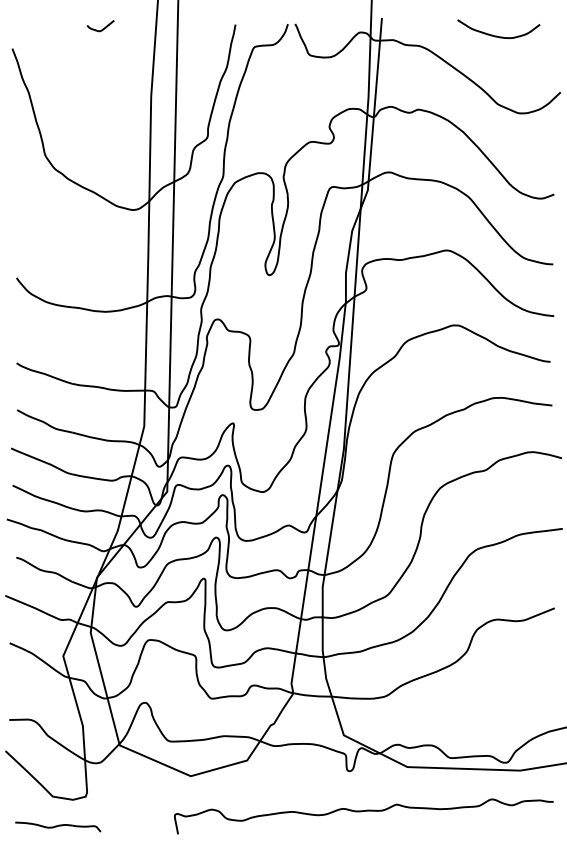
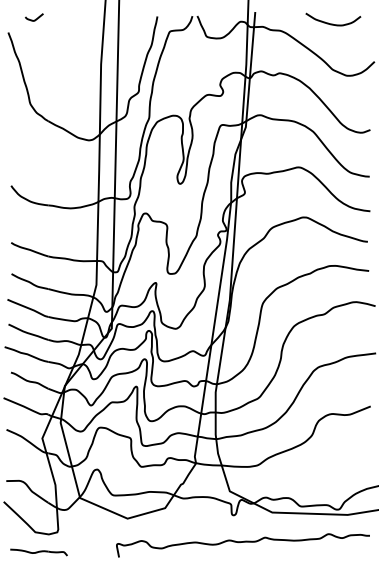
curve: (102, 27) -> (35, 18), moved

